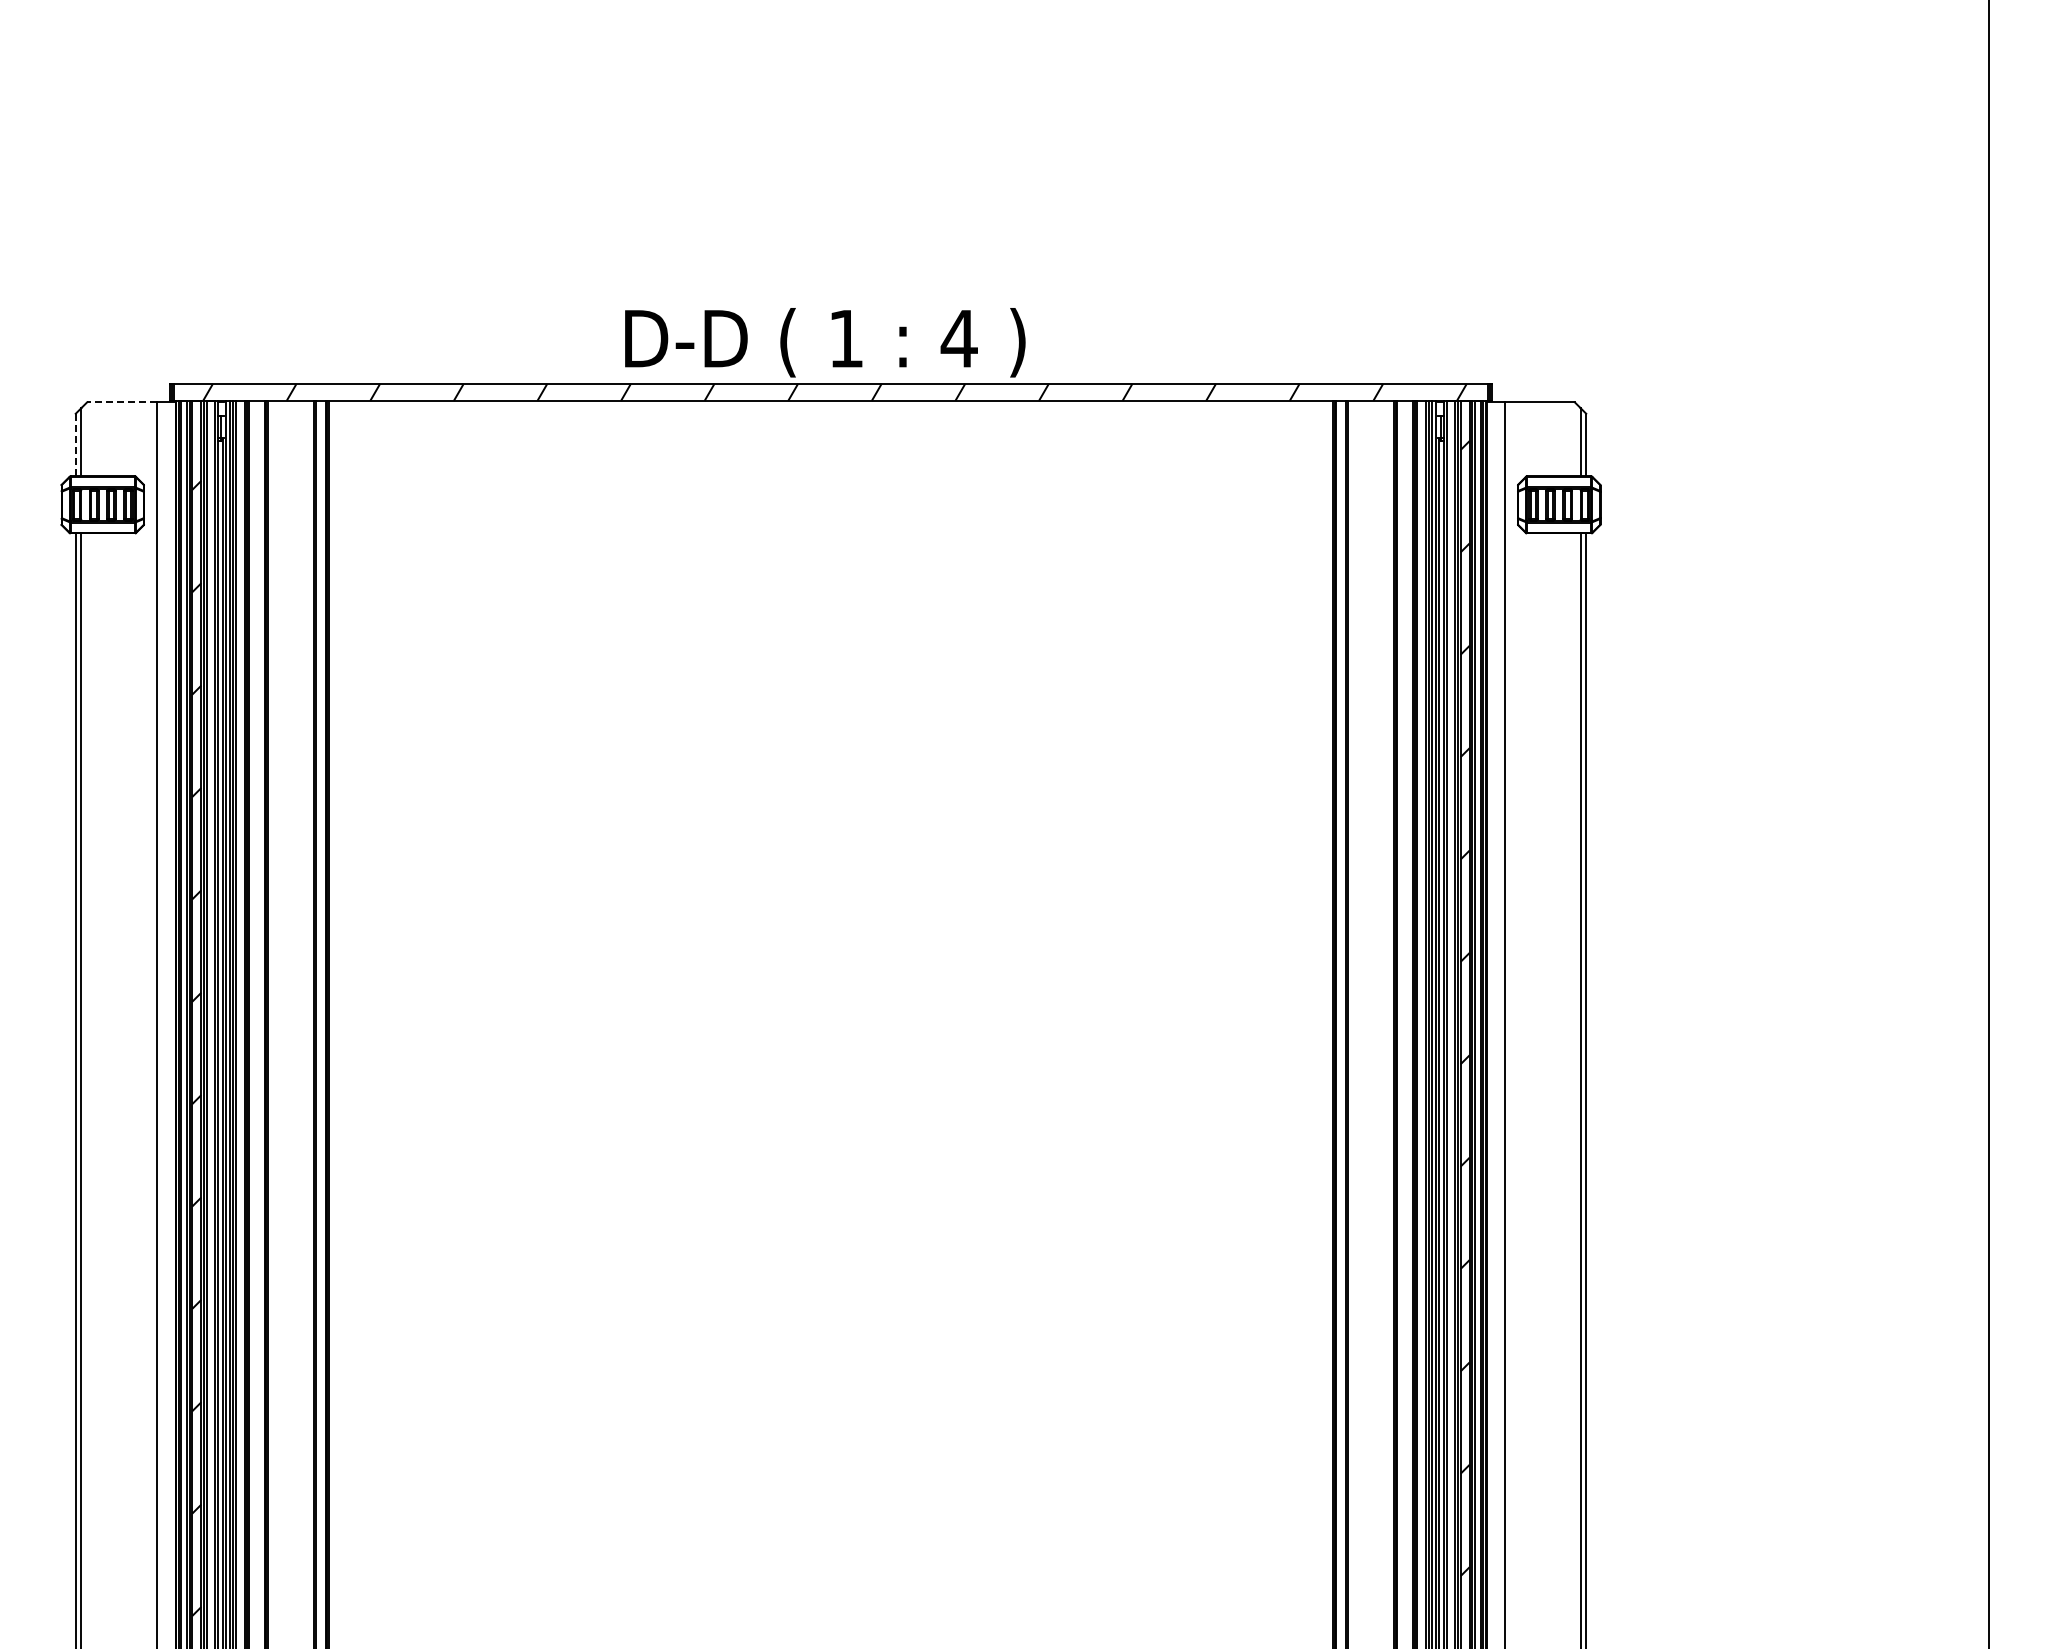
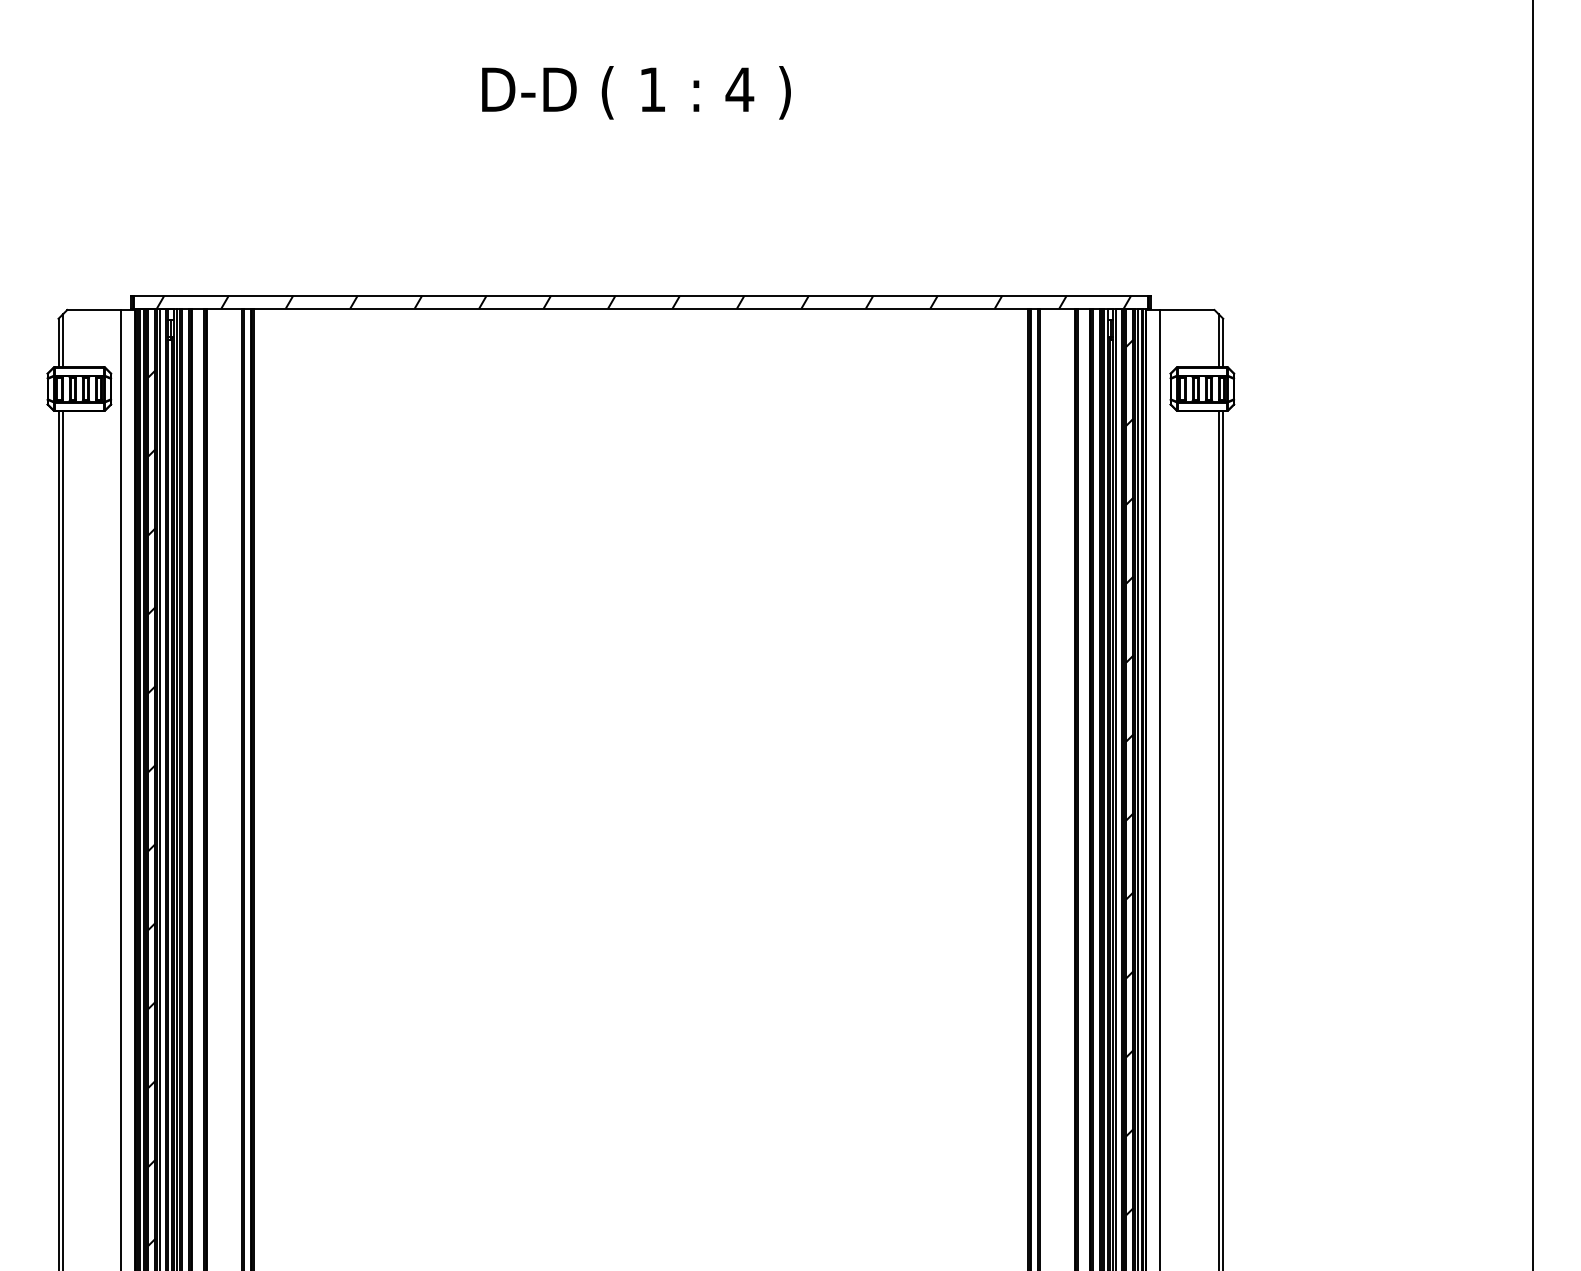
text: (825, 342) -> (636, 92), moved
line: (121, 402) -> (93, 310), dashed -> solid
line: (75, 445) -> (58, 343), dashed -> solid

